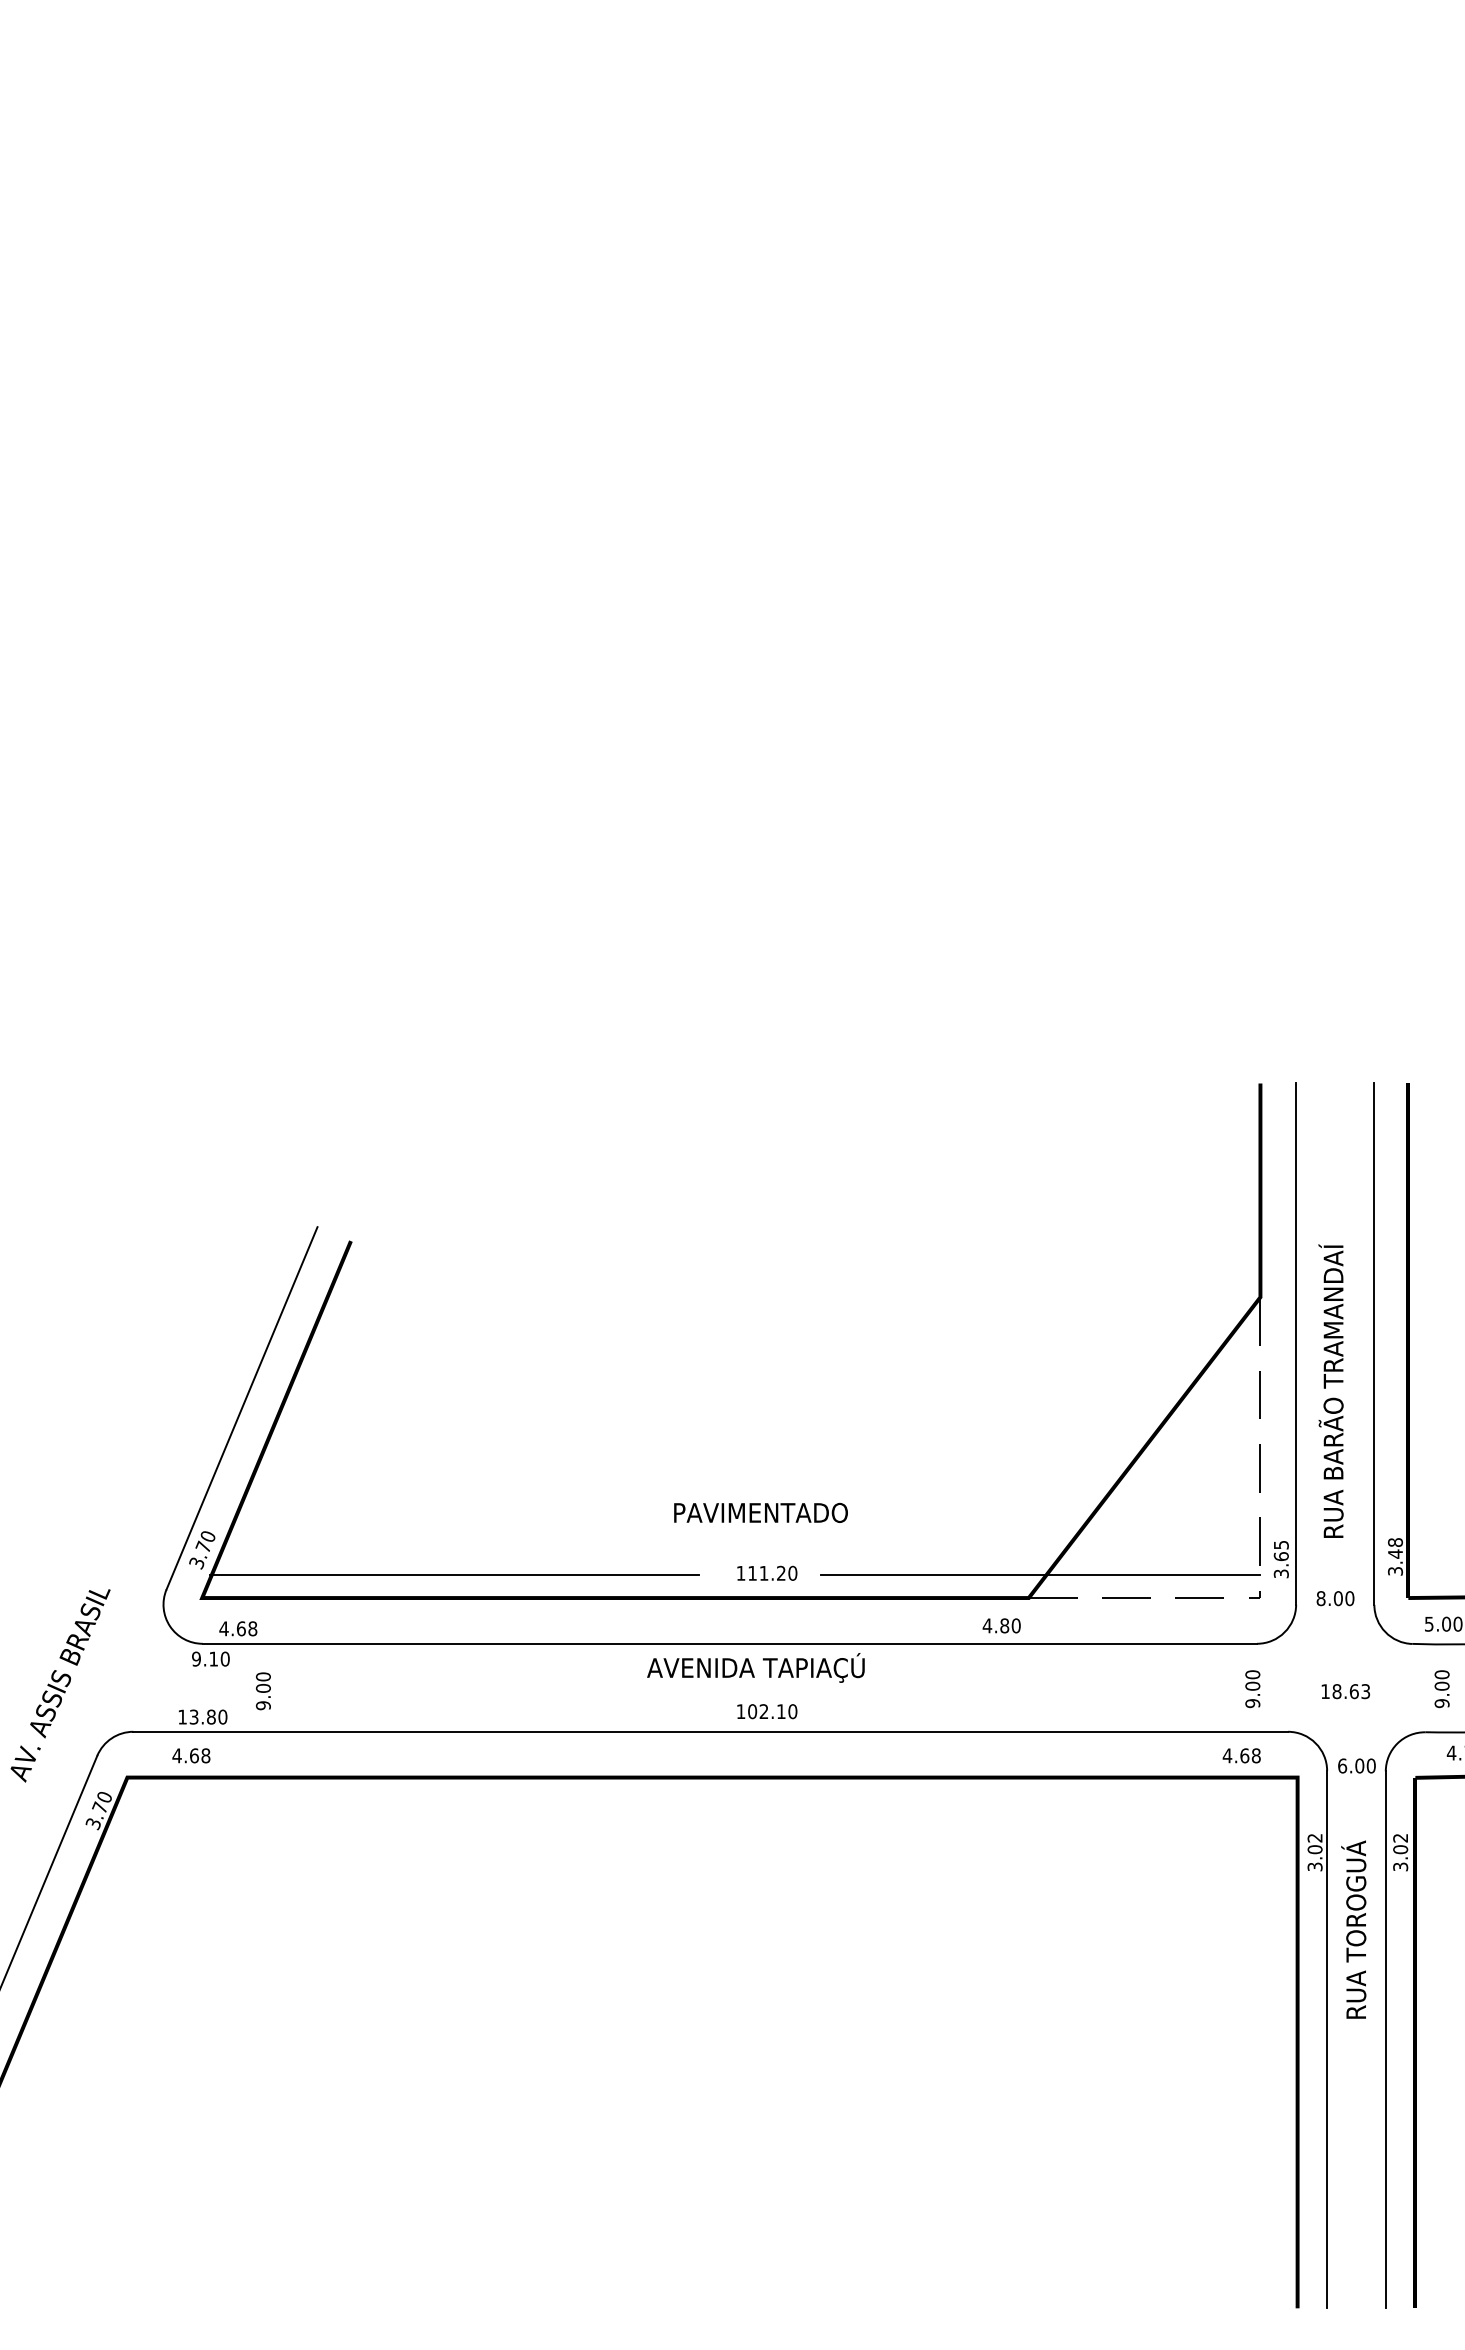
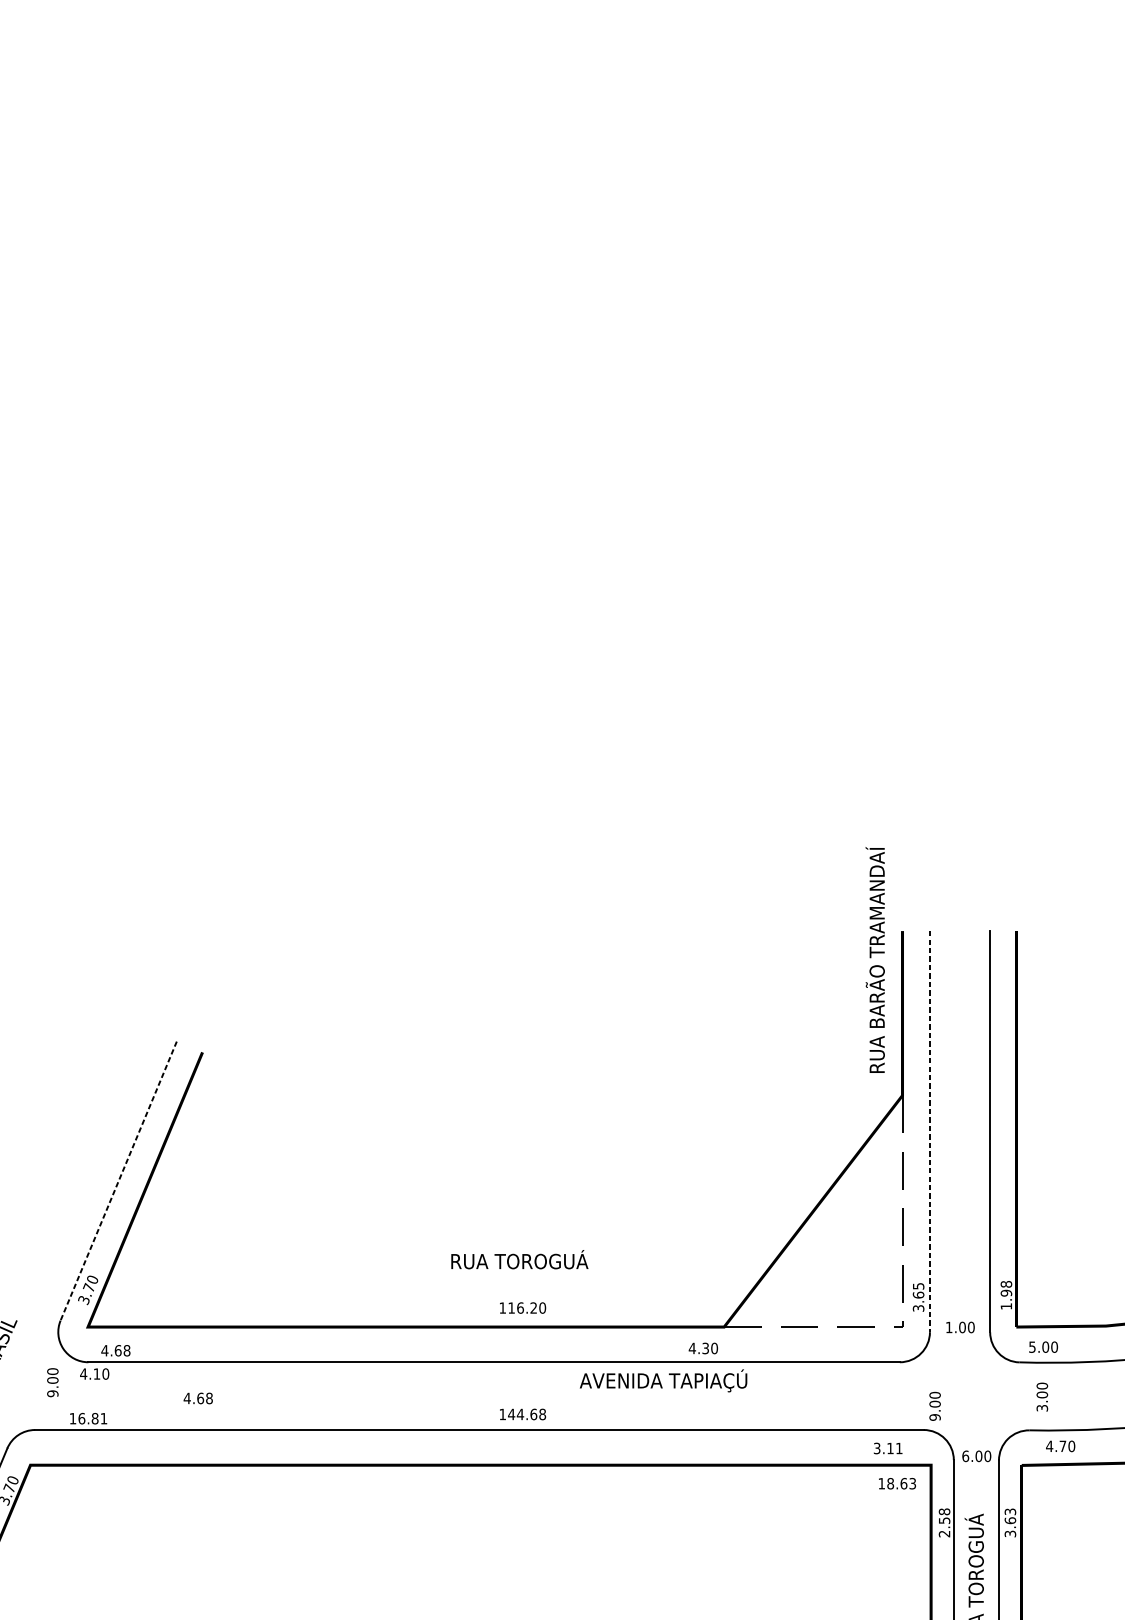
line: (1296, 1344) -> (930, 1131), solid -> dashed
text: (1330, 1390) -> (874, 959), moved
line: (241, 1408) -> (118, 1181), solid -> dashed
text: (764, 1510) -> (520, 1259), PAVIMENTADO -> RUA TOROGUÁ
text: (1395, 1562) -> (1006, 1299), 3.48 -> 1.98
text: (763, 1572) -> (520, 1307), 111.20 -> 116.20
line: (454, 1575) -> (282, 1309), removed
line: (1040, 1575) -> (733, 1309), removed
text: (1320, 1598) -> (948, 1327), 8.00 -> 1.00
text: (1004, 1625) -> (705, 1348), 4.80 -> 4.30
text: (196, 1658) -> (83, 1373), 9.10 -> 4.10
text: (755, 1667) -> (663, 1380), moved
text: (1252, 1689) -> (934, 1406), moved
text: (263, 1691) -> (52, 1382), moved
text: (1345, 1691) -> (897, 1483), moved
text: (1441, 1703) -> (1041, 1408), 9.00 -> 3.00
text: (772, 1711) -> (526, 1414), 102.10 -> 144.68
text: (208, 1716) -> (92, 1418), 13.80 -> 16.81
text: (191, 1755) -> (198, 1398), moved
text: (1241, 1755) -> (887, 1448), 4.68 -> 3.11
text: (1400, 1843) -> (1010, 1515), 3.02 -> 3.63
text: (1314, 1852) -> (944, 1522), 3.02 -> 2.58

